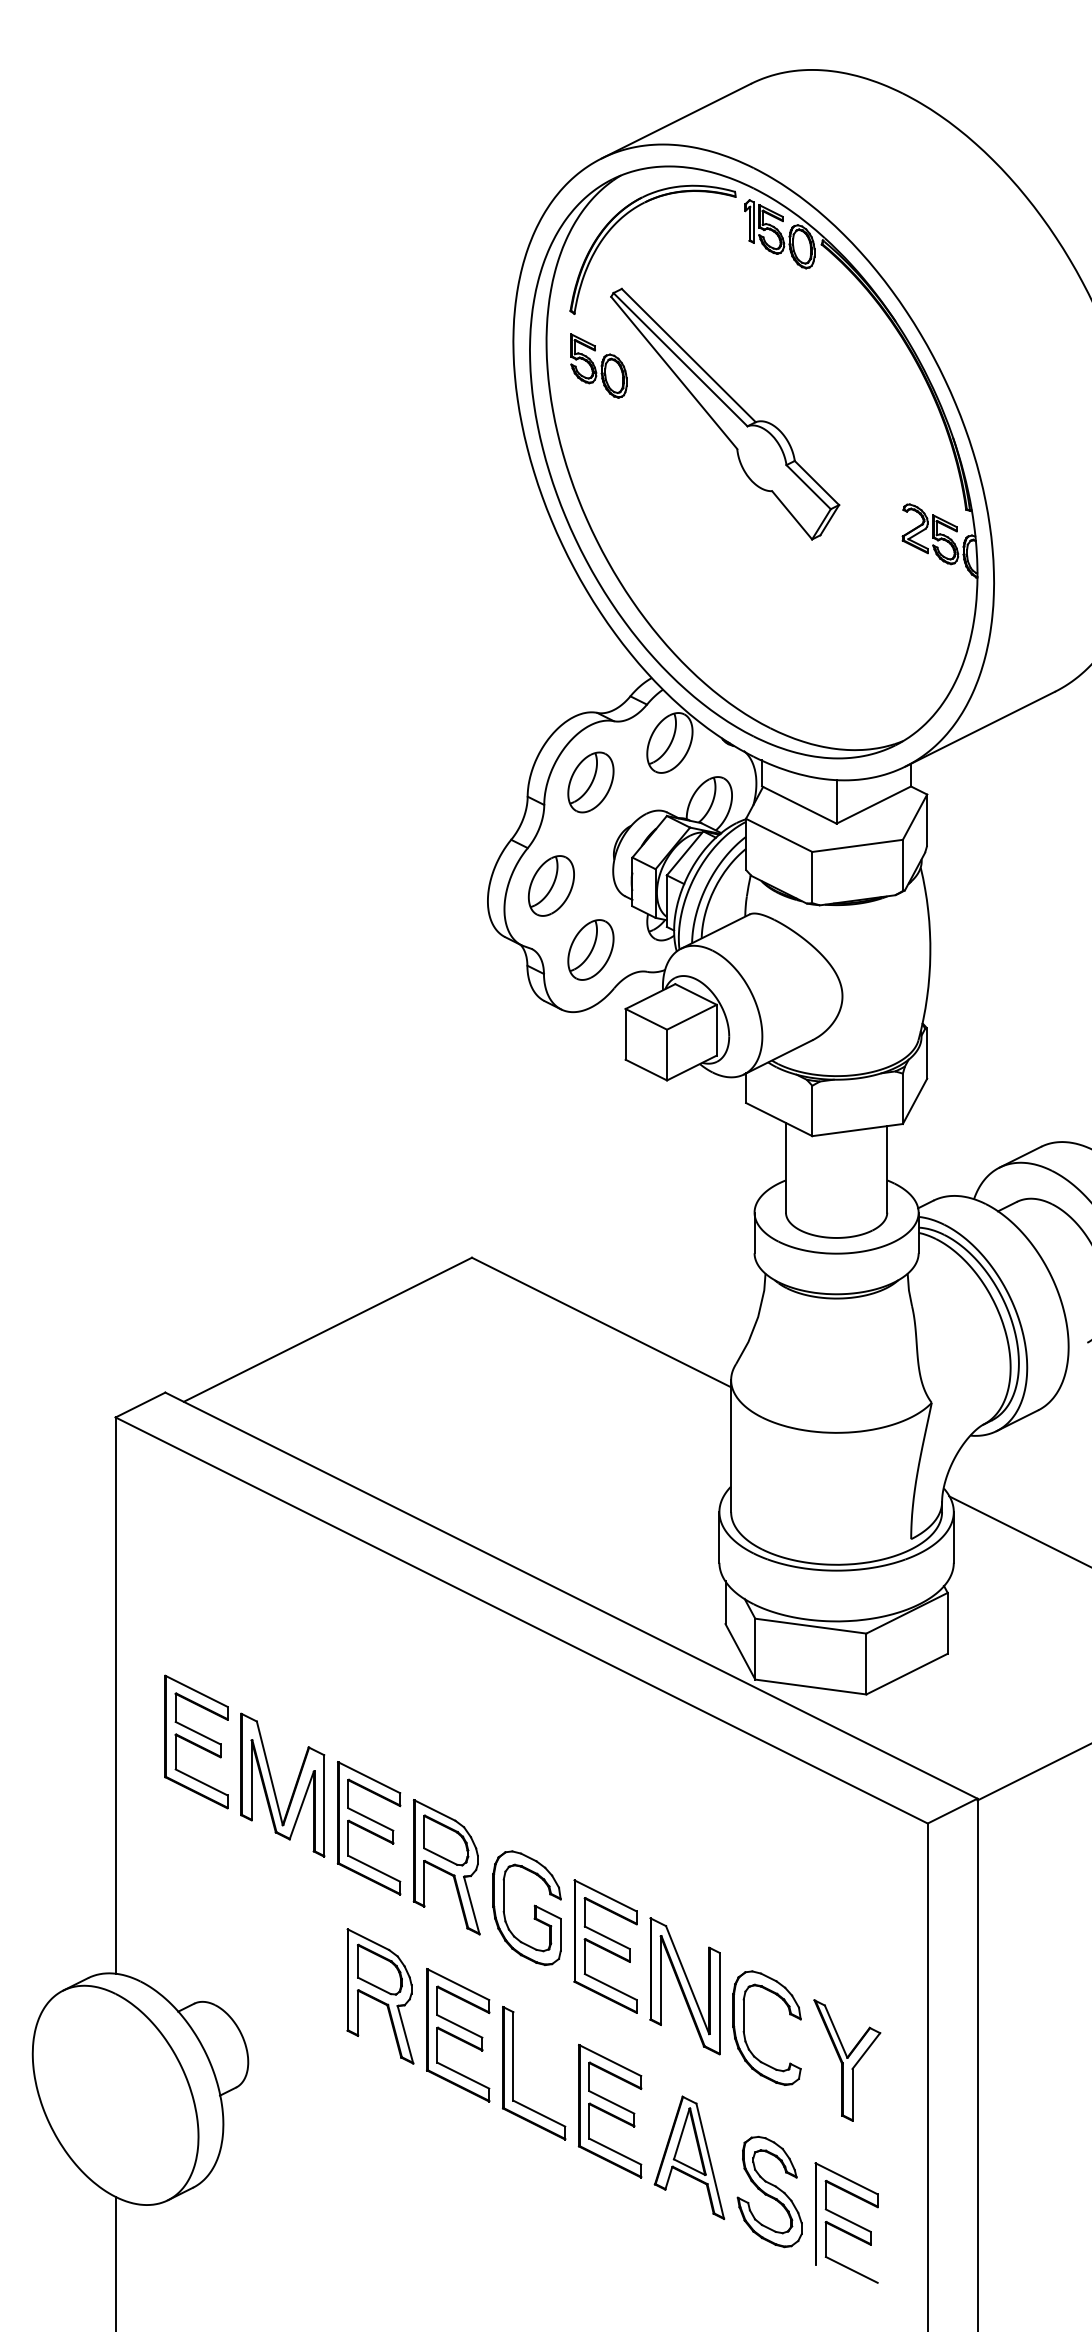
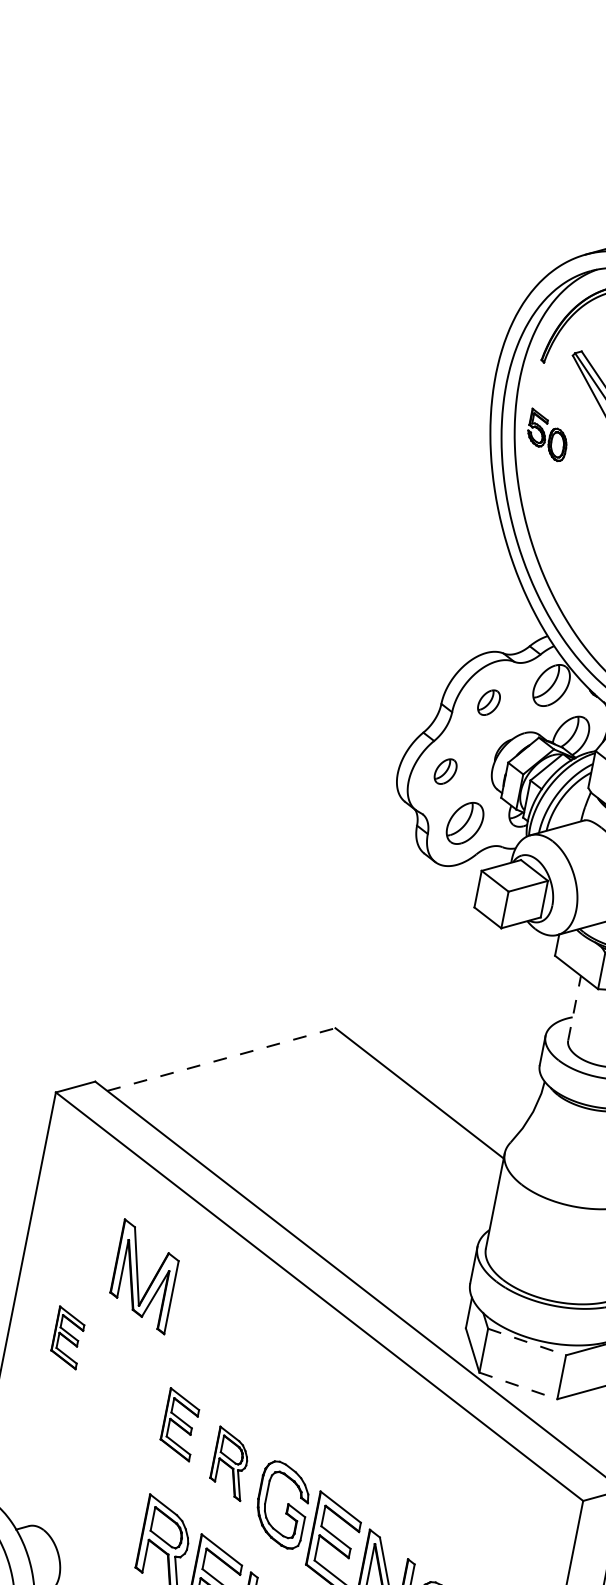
part: (598, 365) -> (547, 435), moved
part: (590, 782) -> (488, 702), size x0.6
part: (550, 885) -> (445, 771), size x0.6
line: (785, 1167) -> (574, 1007), solid -> dashed
line: (328, 1329) -> (221, 1059), solid -> dashed
line: (811, 1626) -> (527, 1342), solid -> dashed
line: (811, 1687) -> (518, 1386), solid -> dashed
part: (196, 1741) -> (67, 1337), size x0.6
part: (274, 1787) -> (138, 1277), moved
part: (368, 1828) -> (179, 1424), size x0.7
part: (446, 1867) -> (230, 1463), size x0.7

